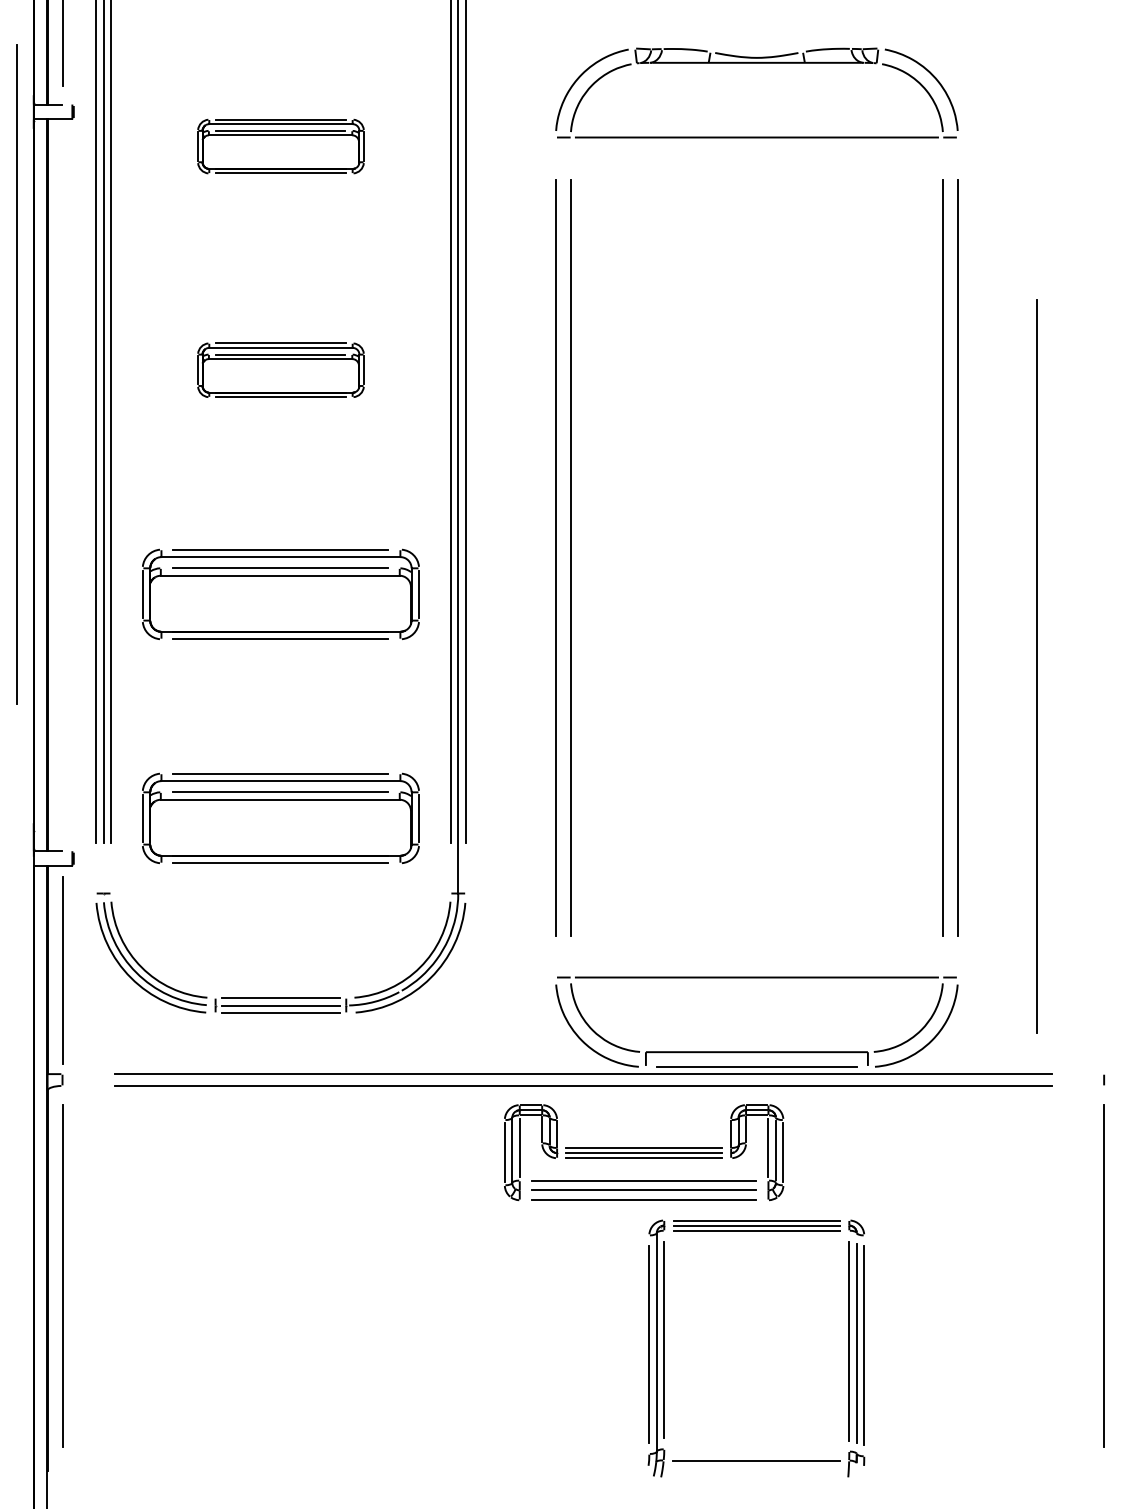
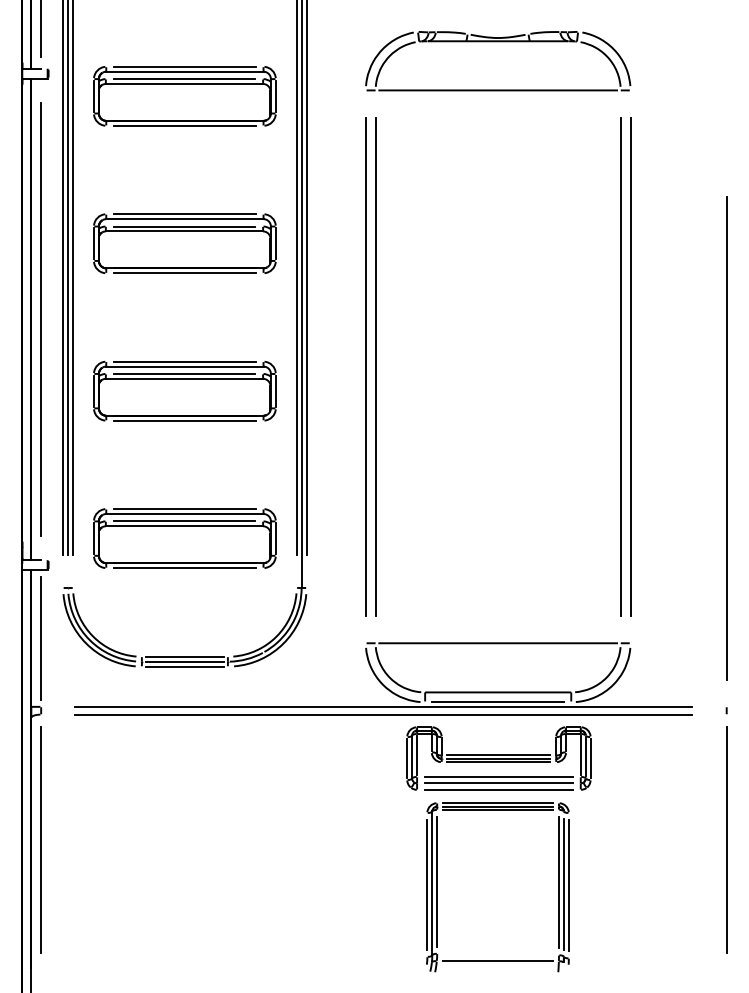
part: (280, 146) -> (184, 96), size x1.67
part: (280, 370) -> (184, 243), size x1.67
line: (15, 374) -> (40, 319), moved
line: (1036, 666) -> (726, 438), moved
part: (643, 1152) -> (498, 758), moved

